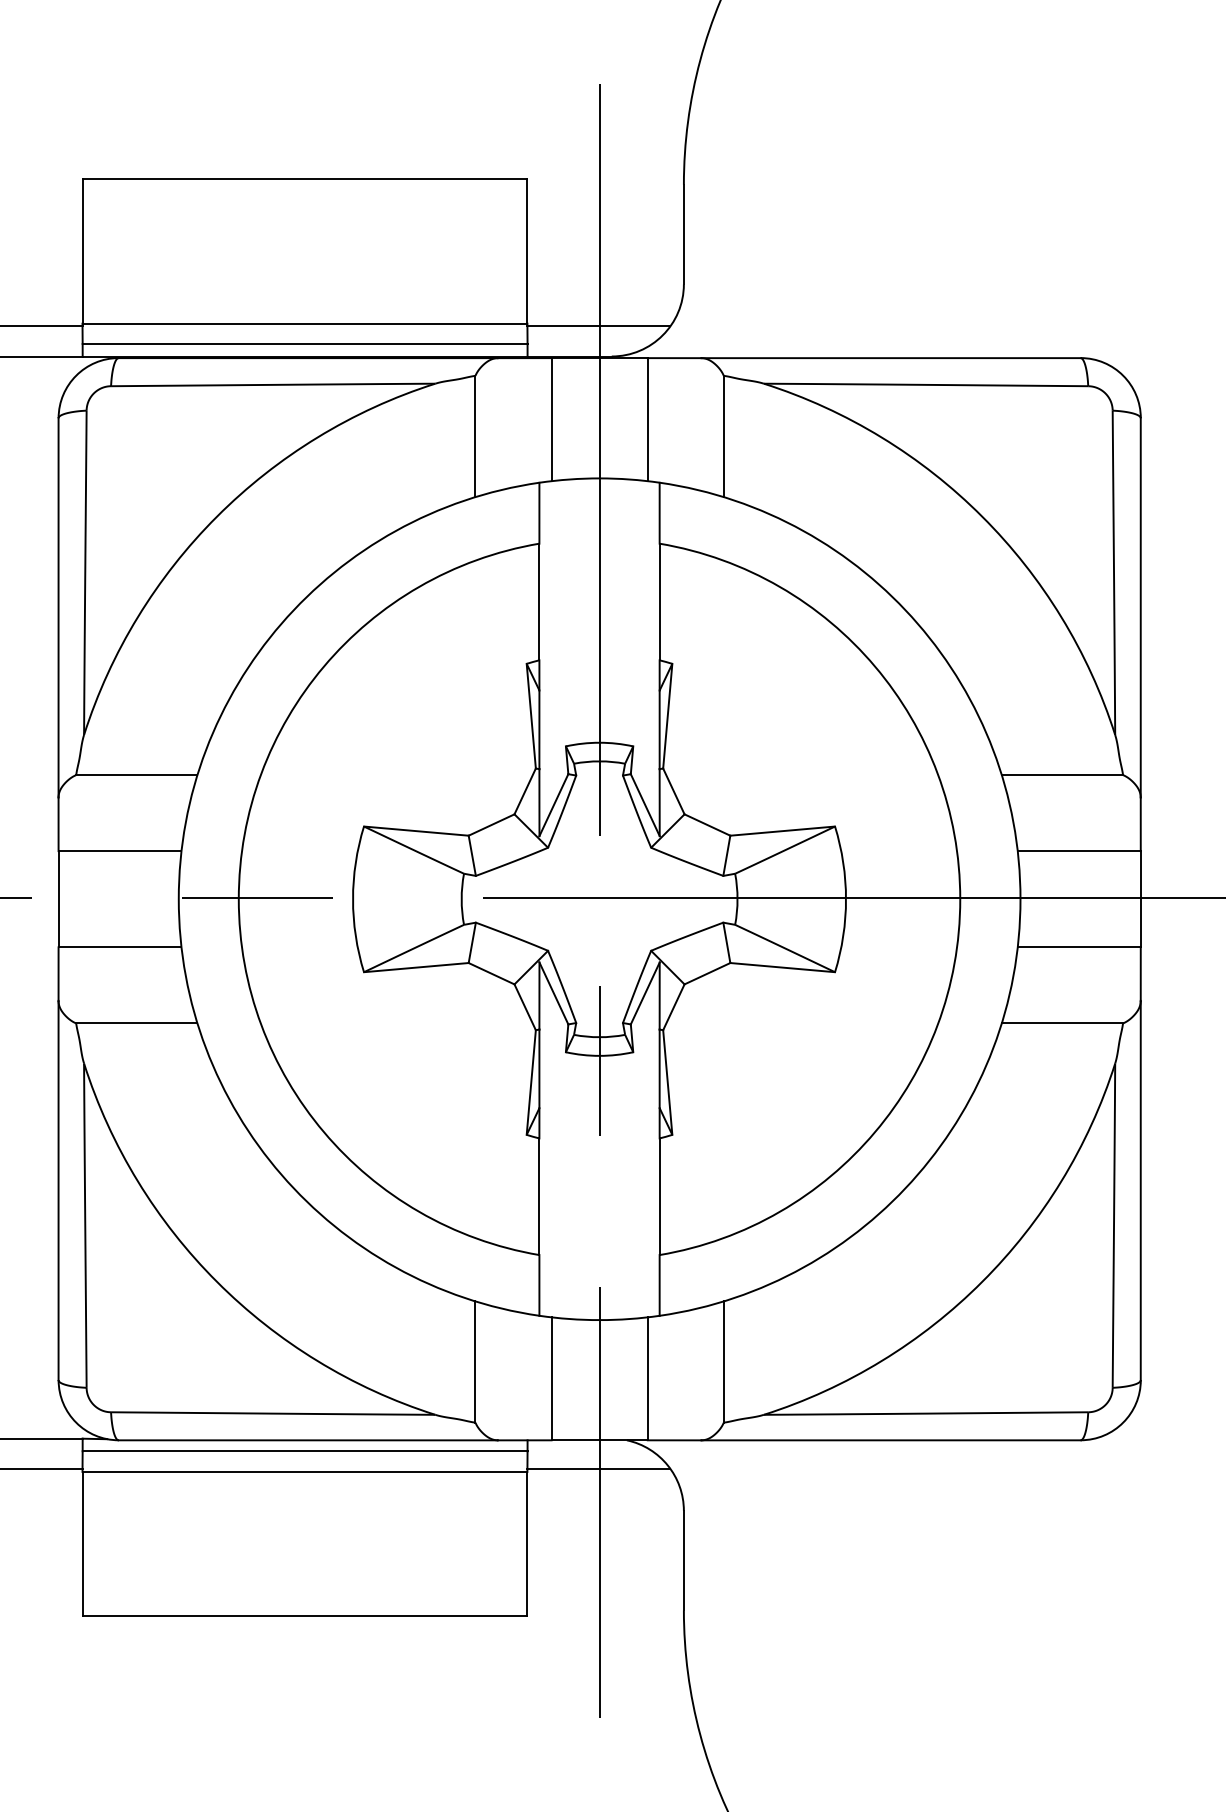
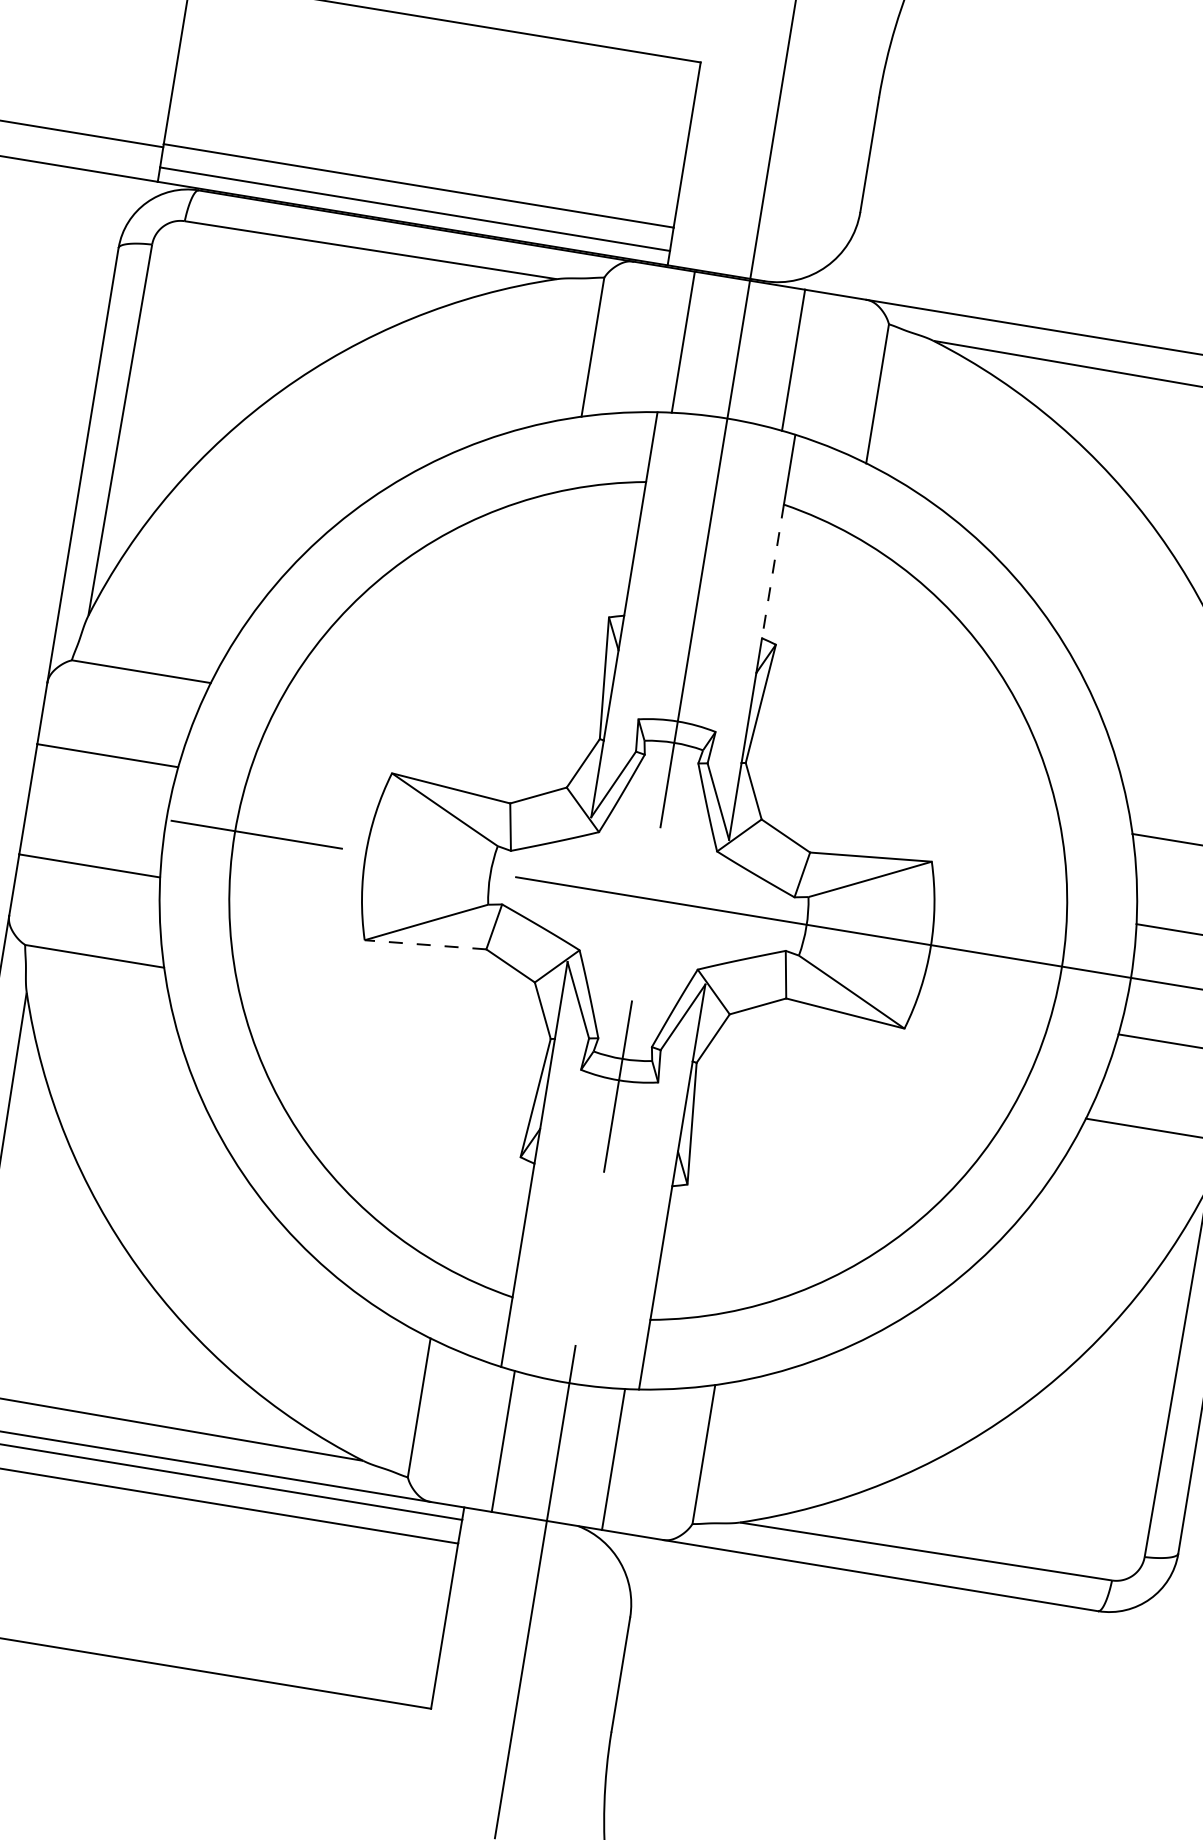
line: (598, 326) -> (754, 244), removed
line: (659, 602) -> (772, 571), solid -> dashed
line: (416, 967) -> (425, 944), solid -> dashed
line: (598, 1468) -> (540, 1553), removed

